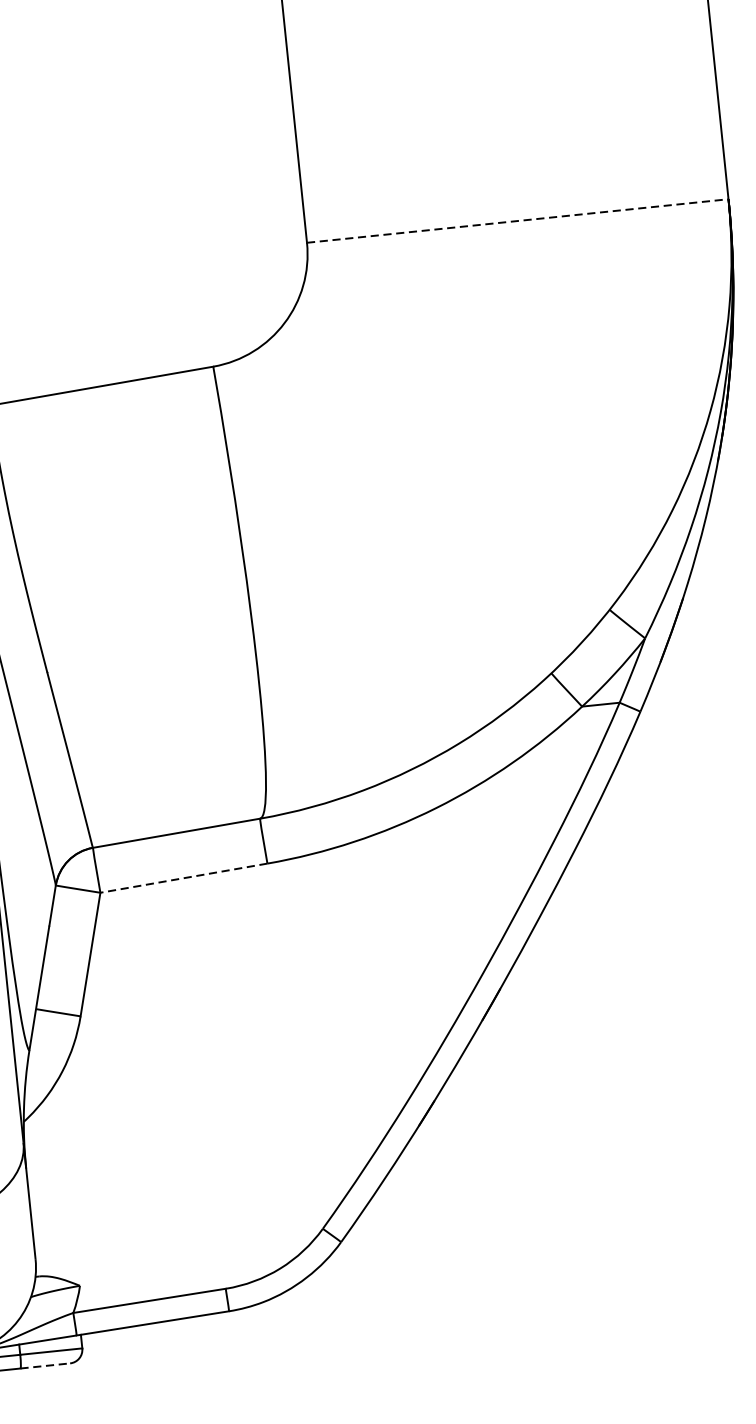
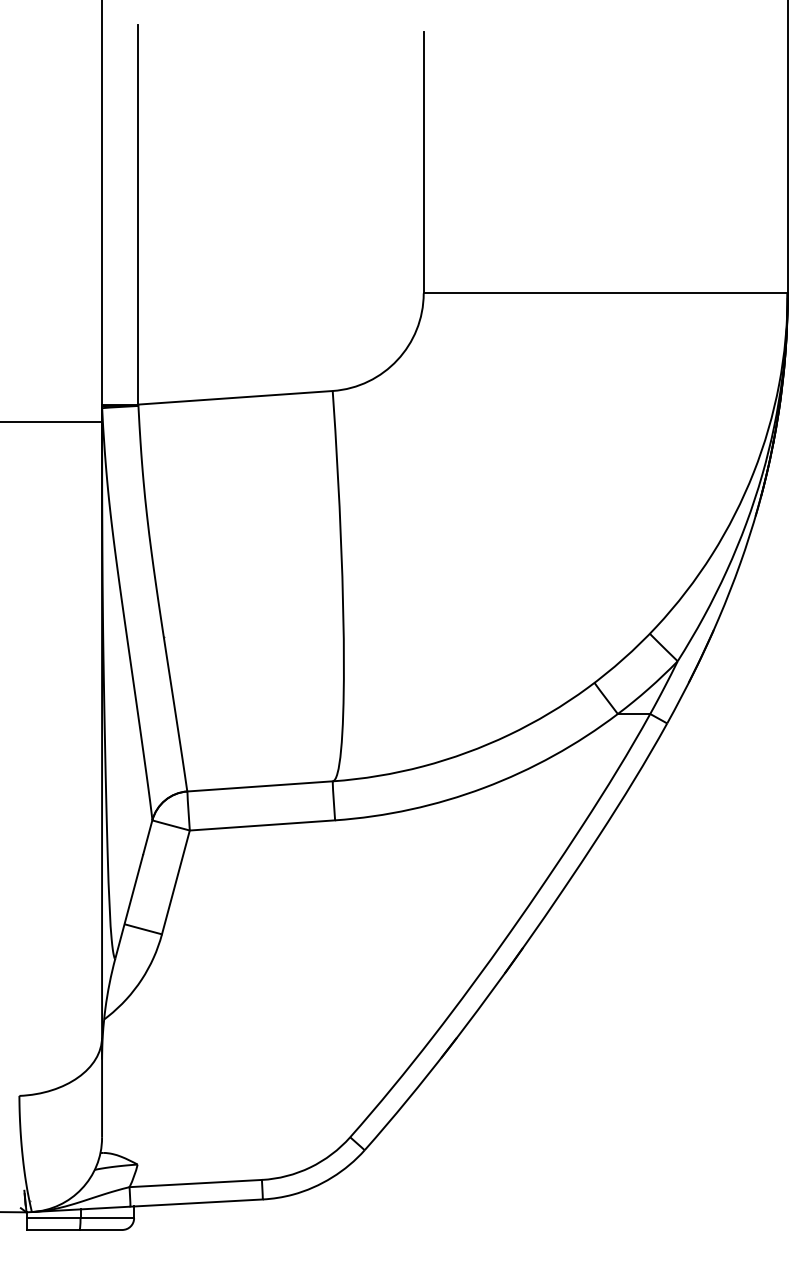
line: (517, 221) -> (605, 293), dashed -> solid
line: (183, 878) -> (262, 825), dashed -> solid
line: (45, 1365) -> (101, 1229), dashed -> solid

